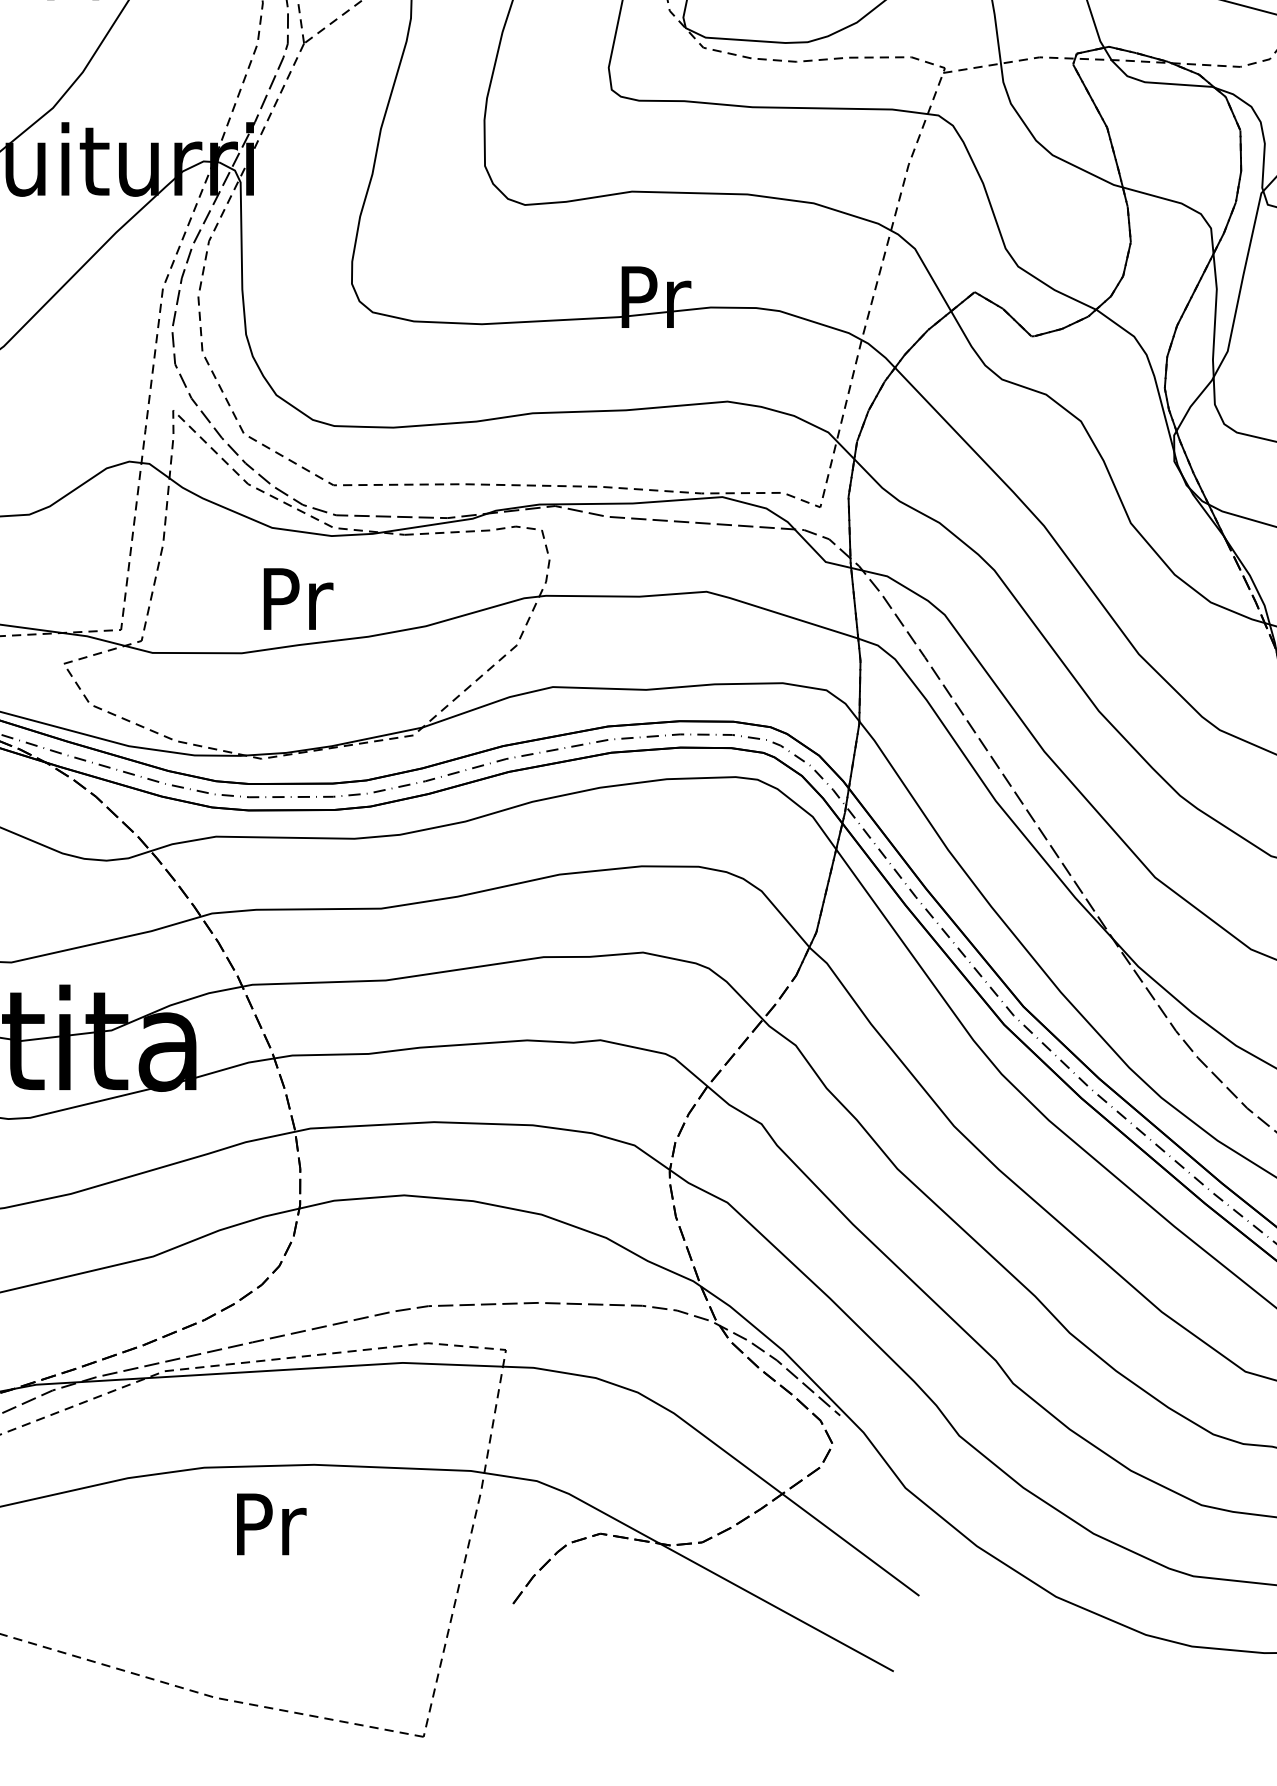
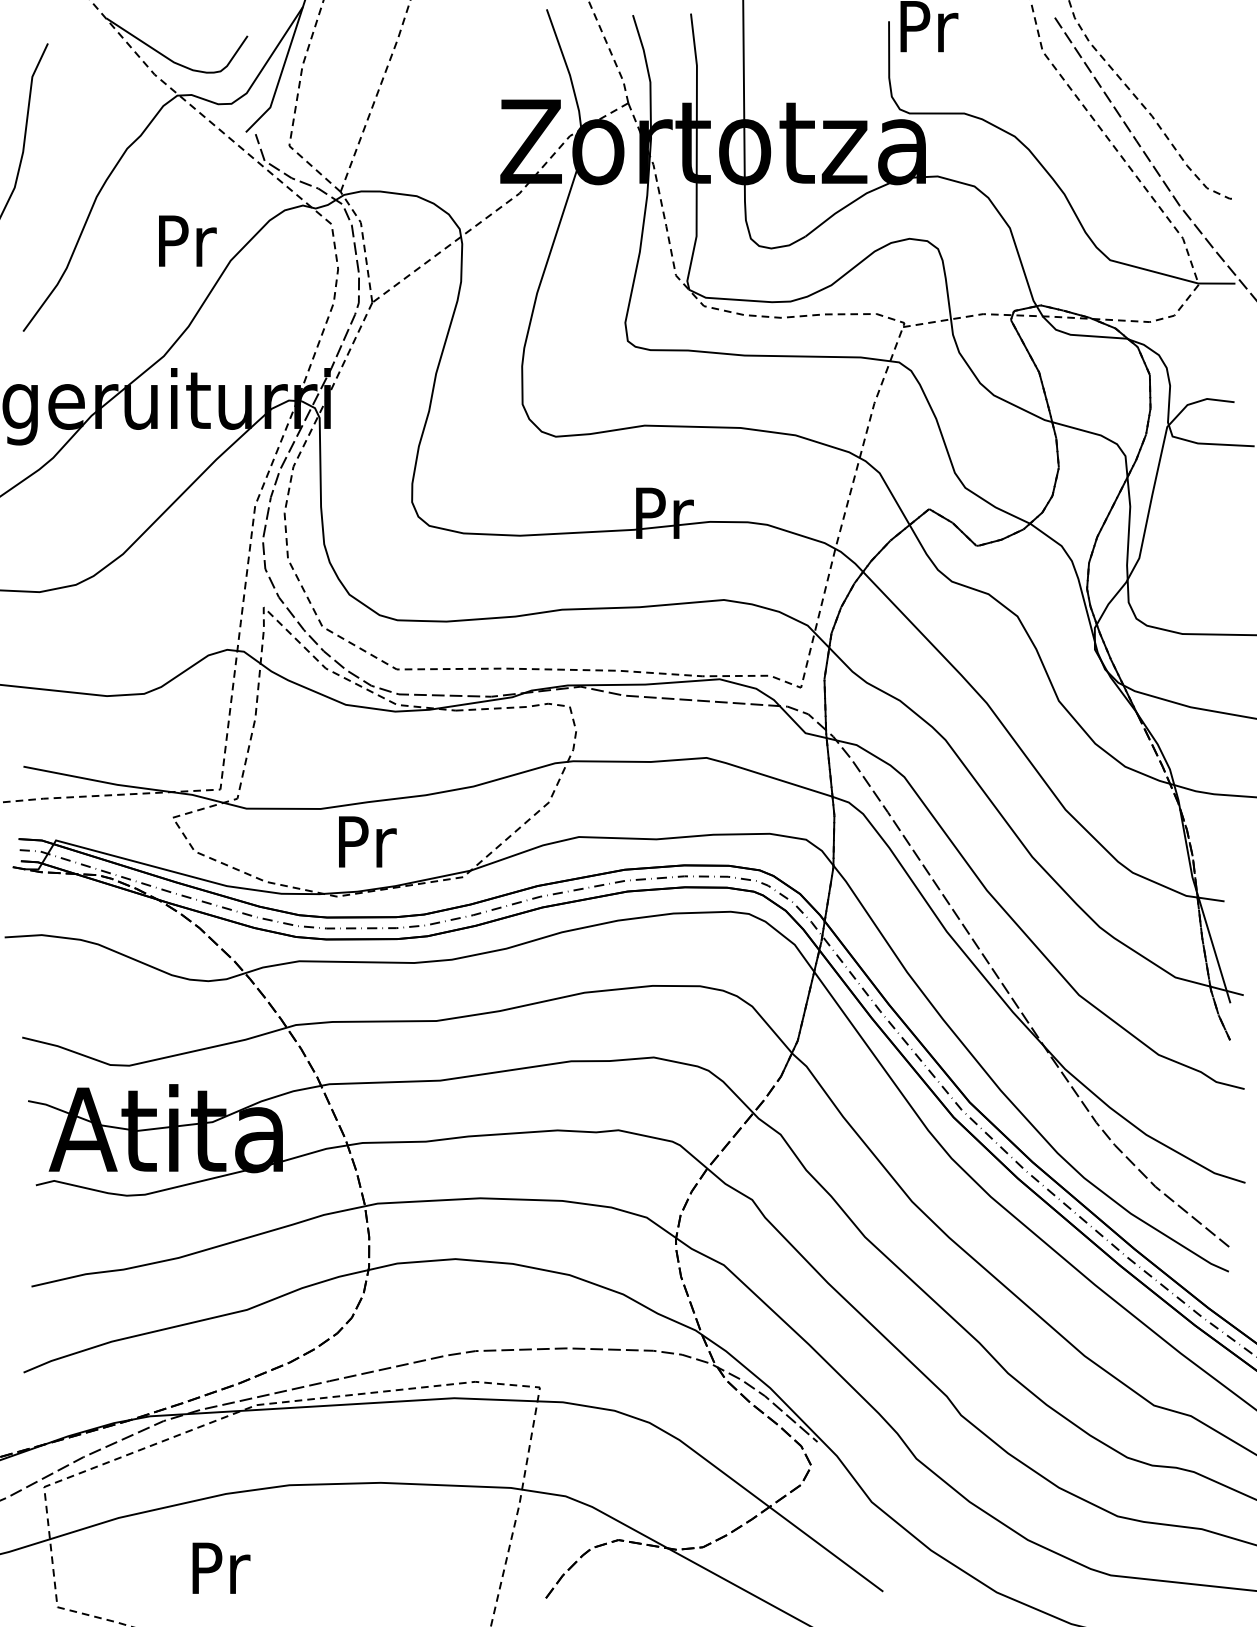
text: (298, 598) -> (367, 841), moved
text: (271, 1523) -> (221, 1567), moved

